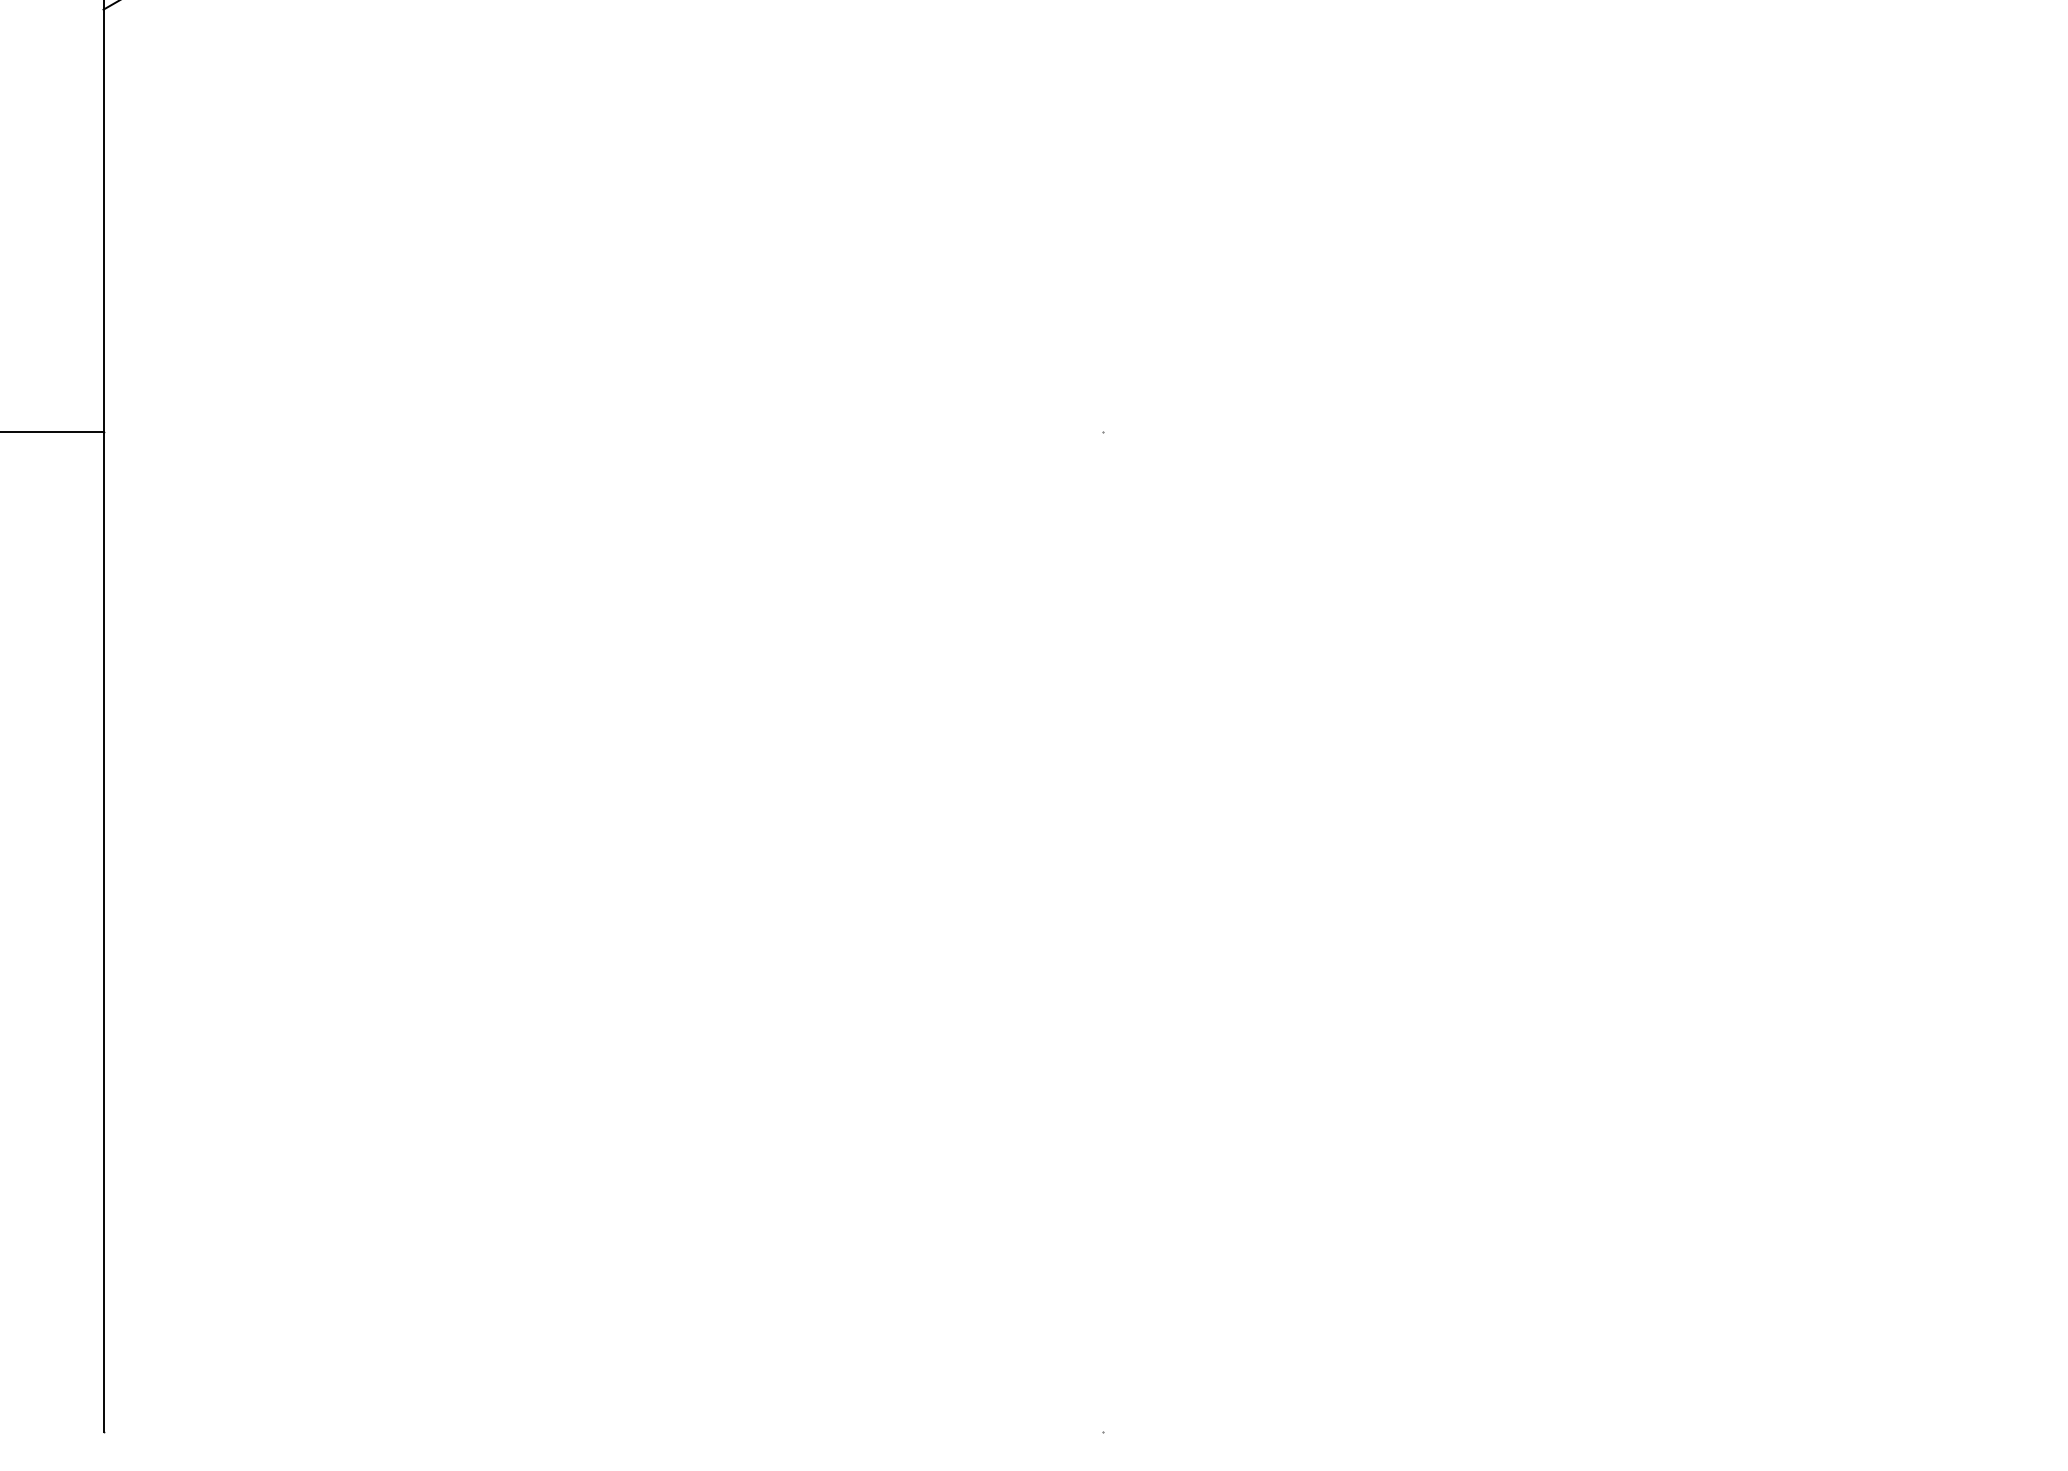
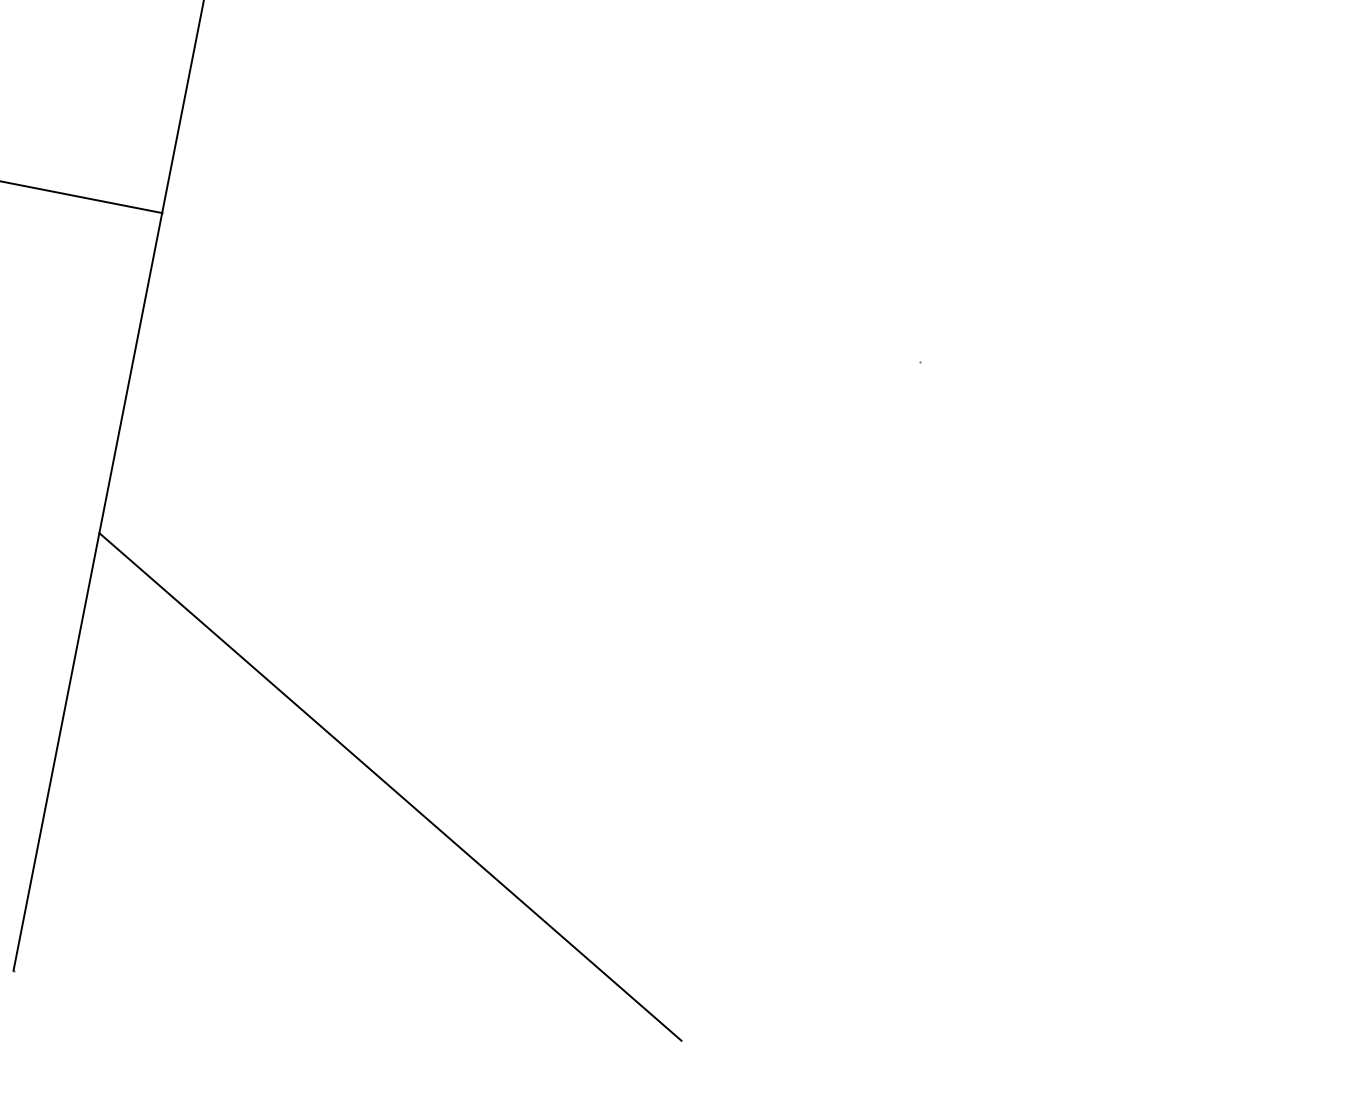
line: (536, 1104) -> (390, 786), added

